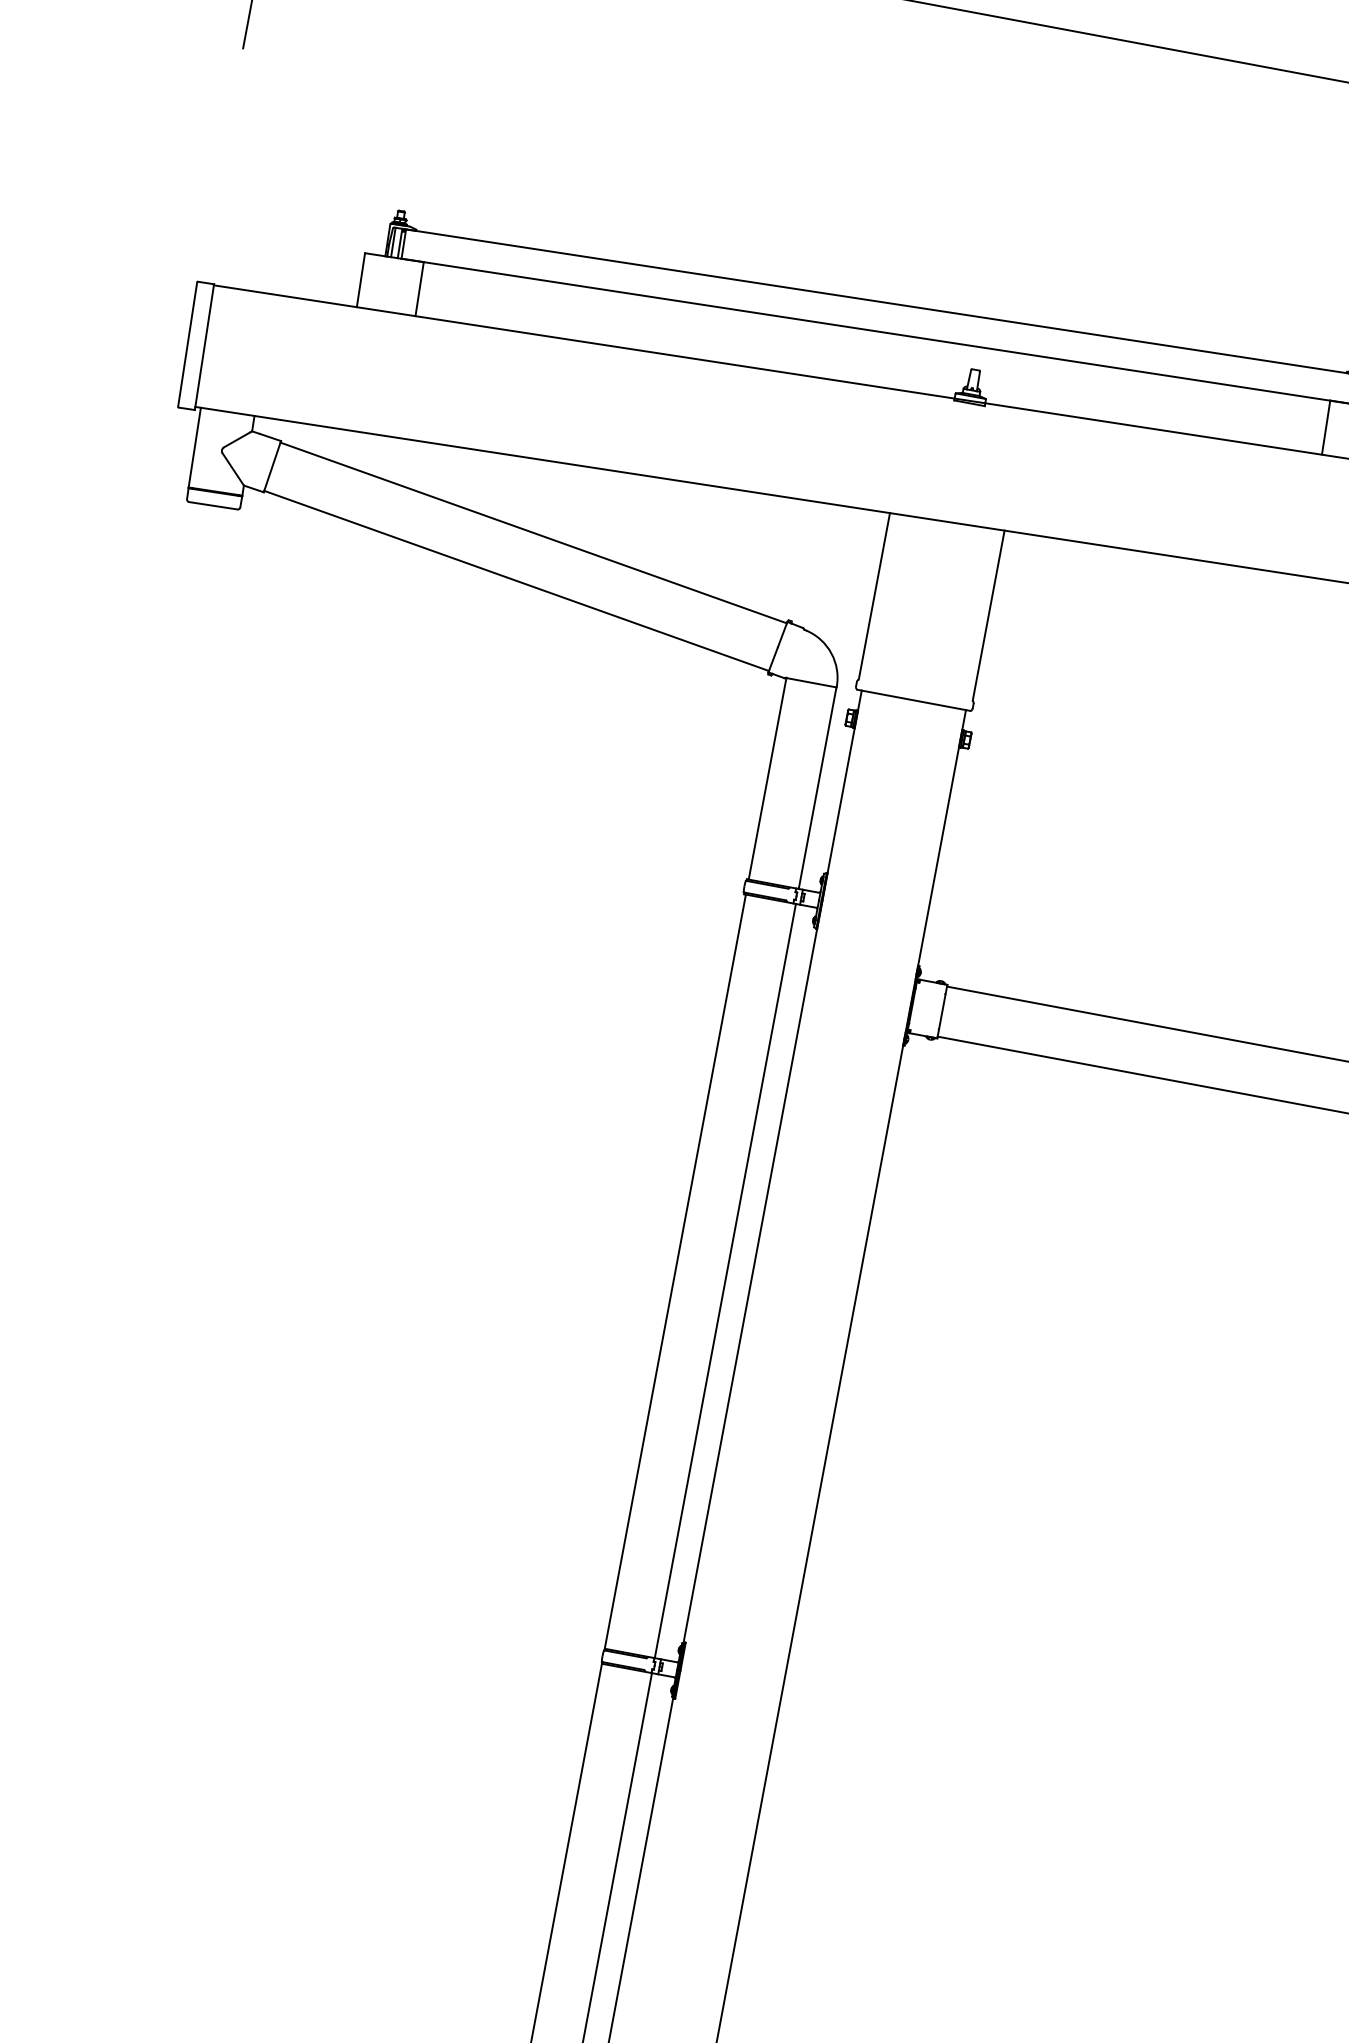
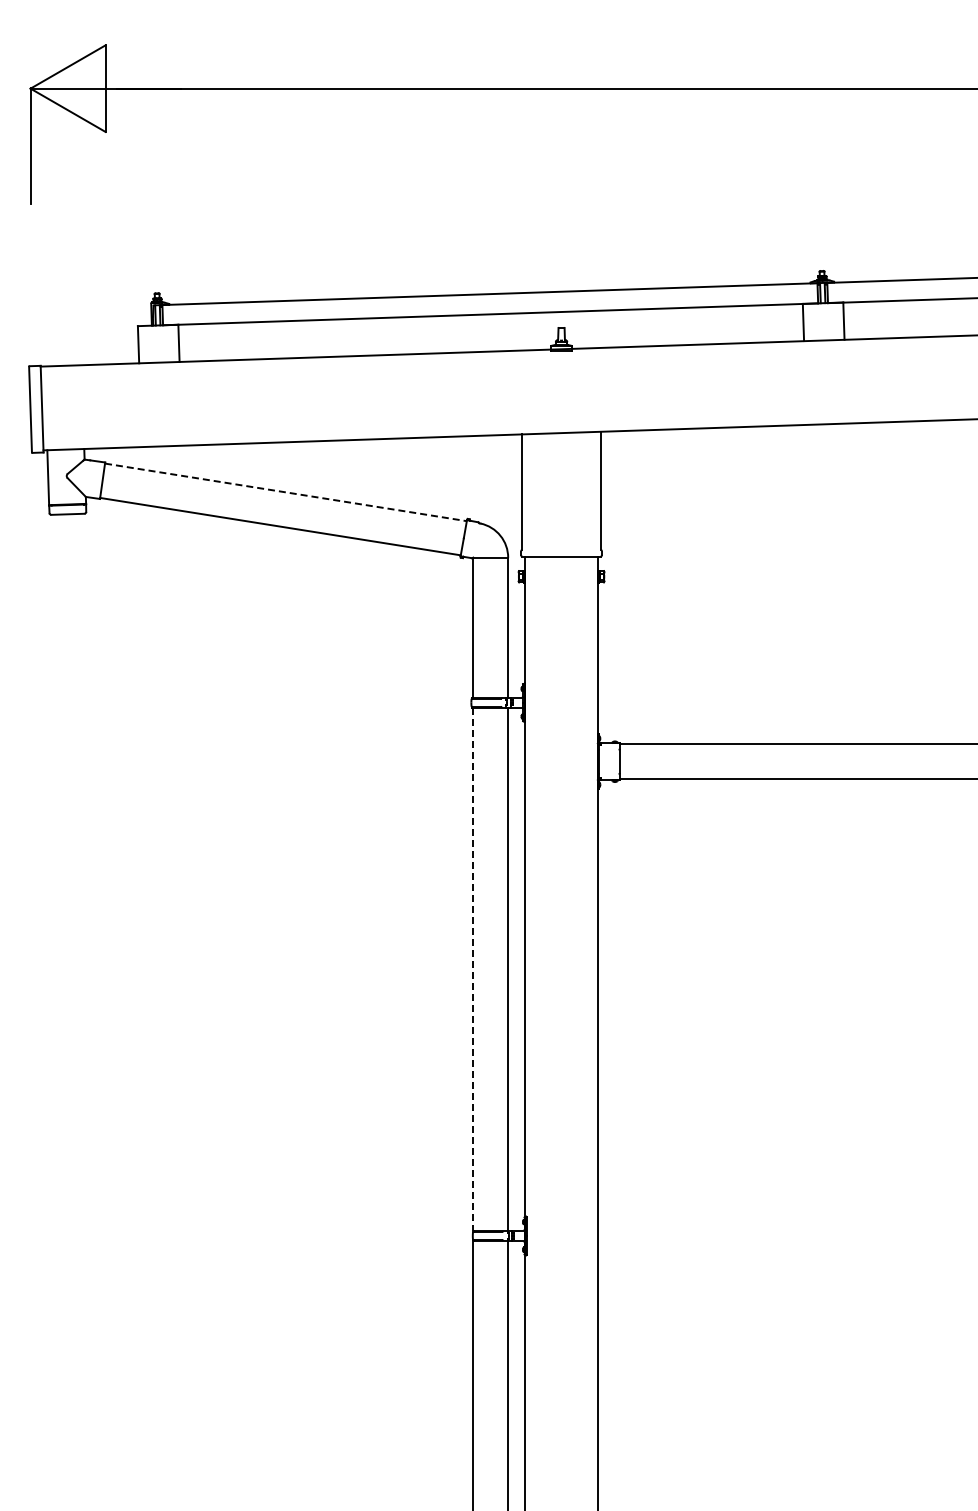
line: (534, 533) -> (286, 492), solid -> dashed
line: (675, 1271) -> (473, 969), solid -> dashed

